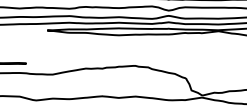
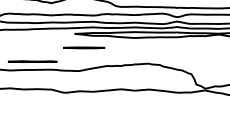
line: (58, 46) -> (84, 47), added

